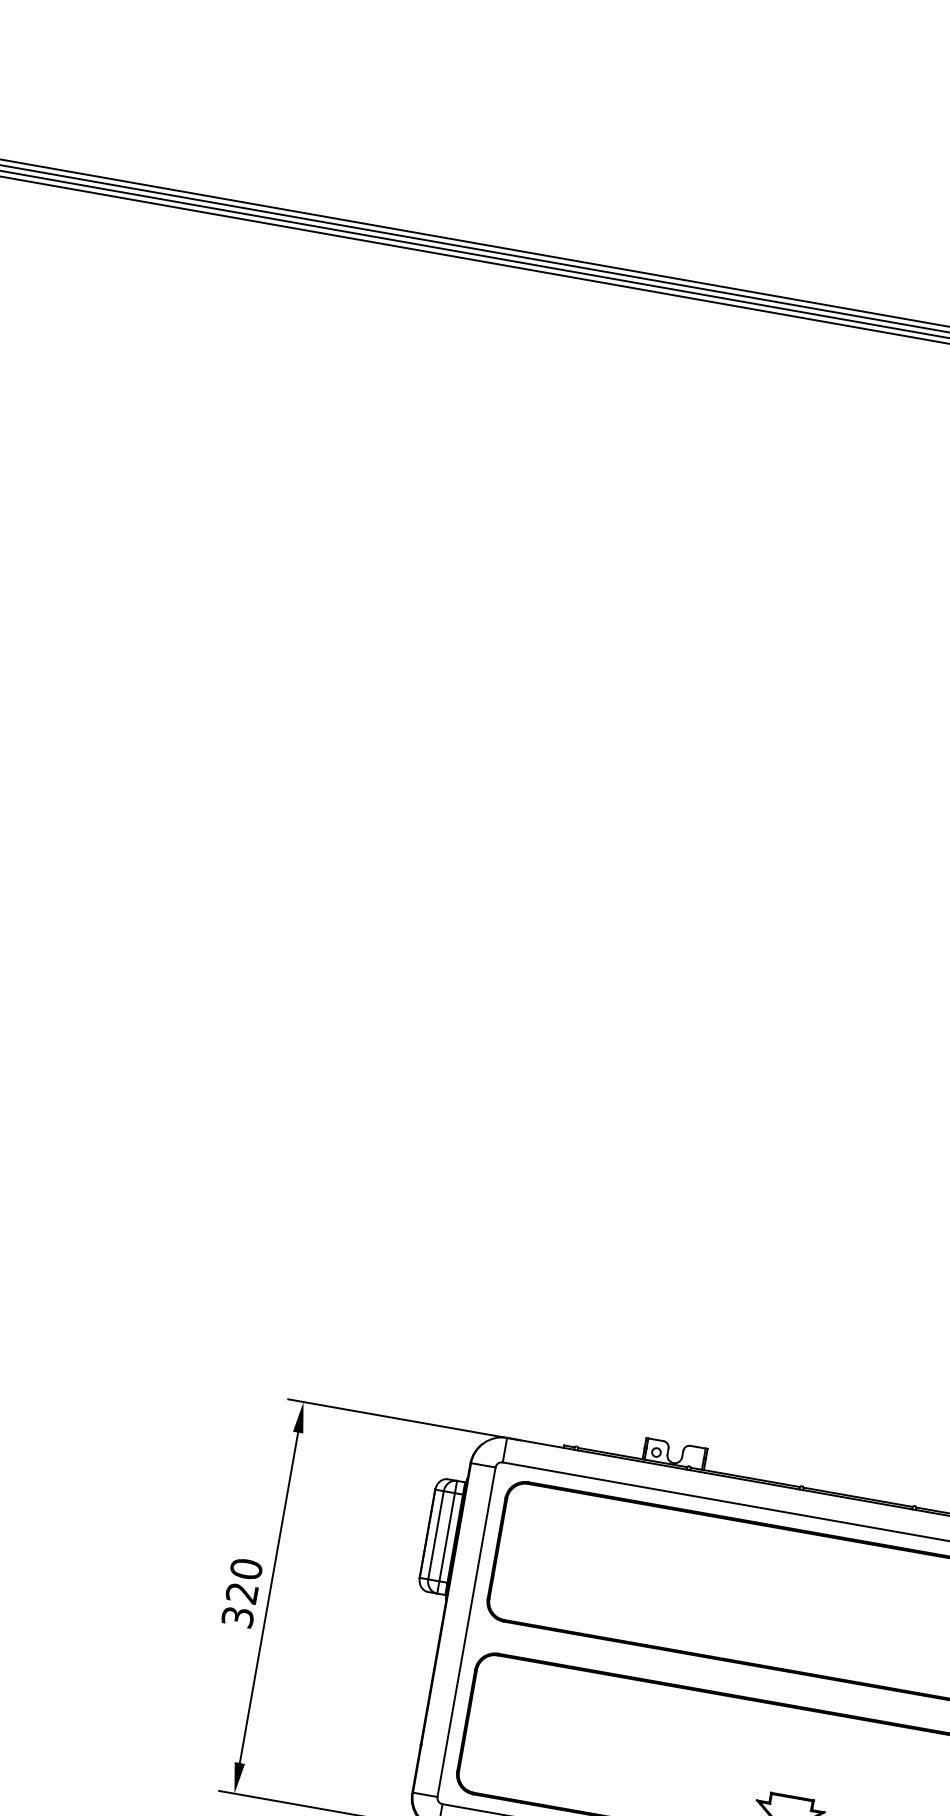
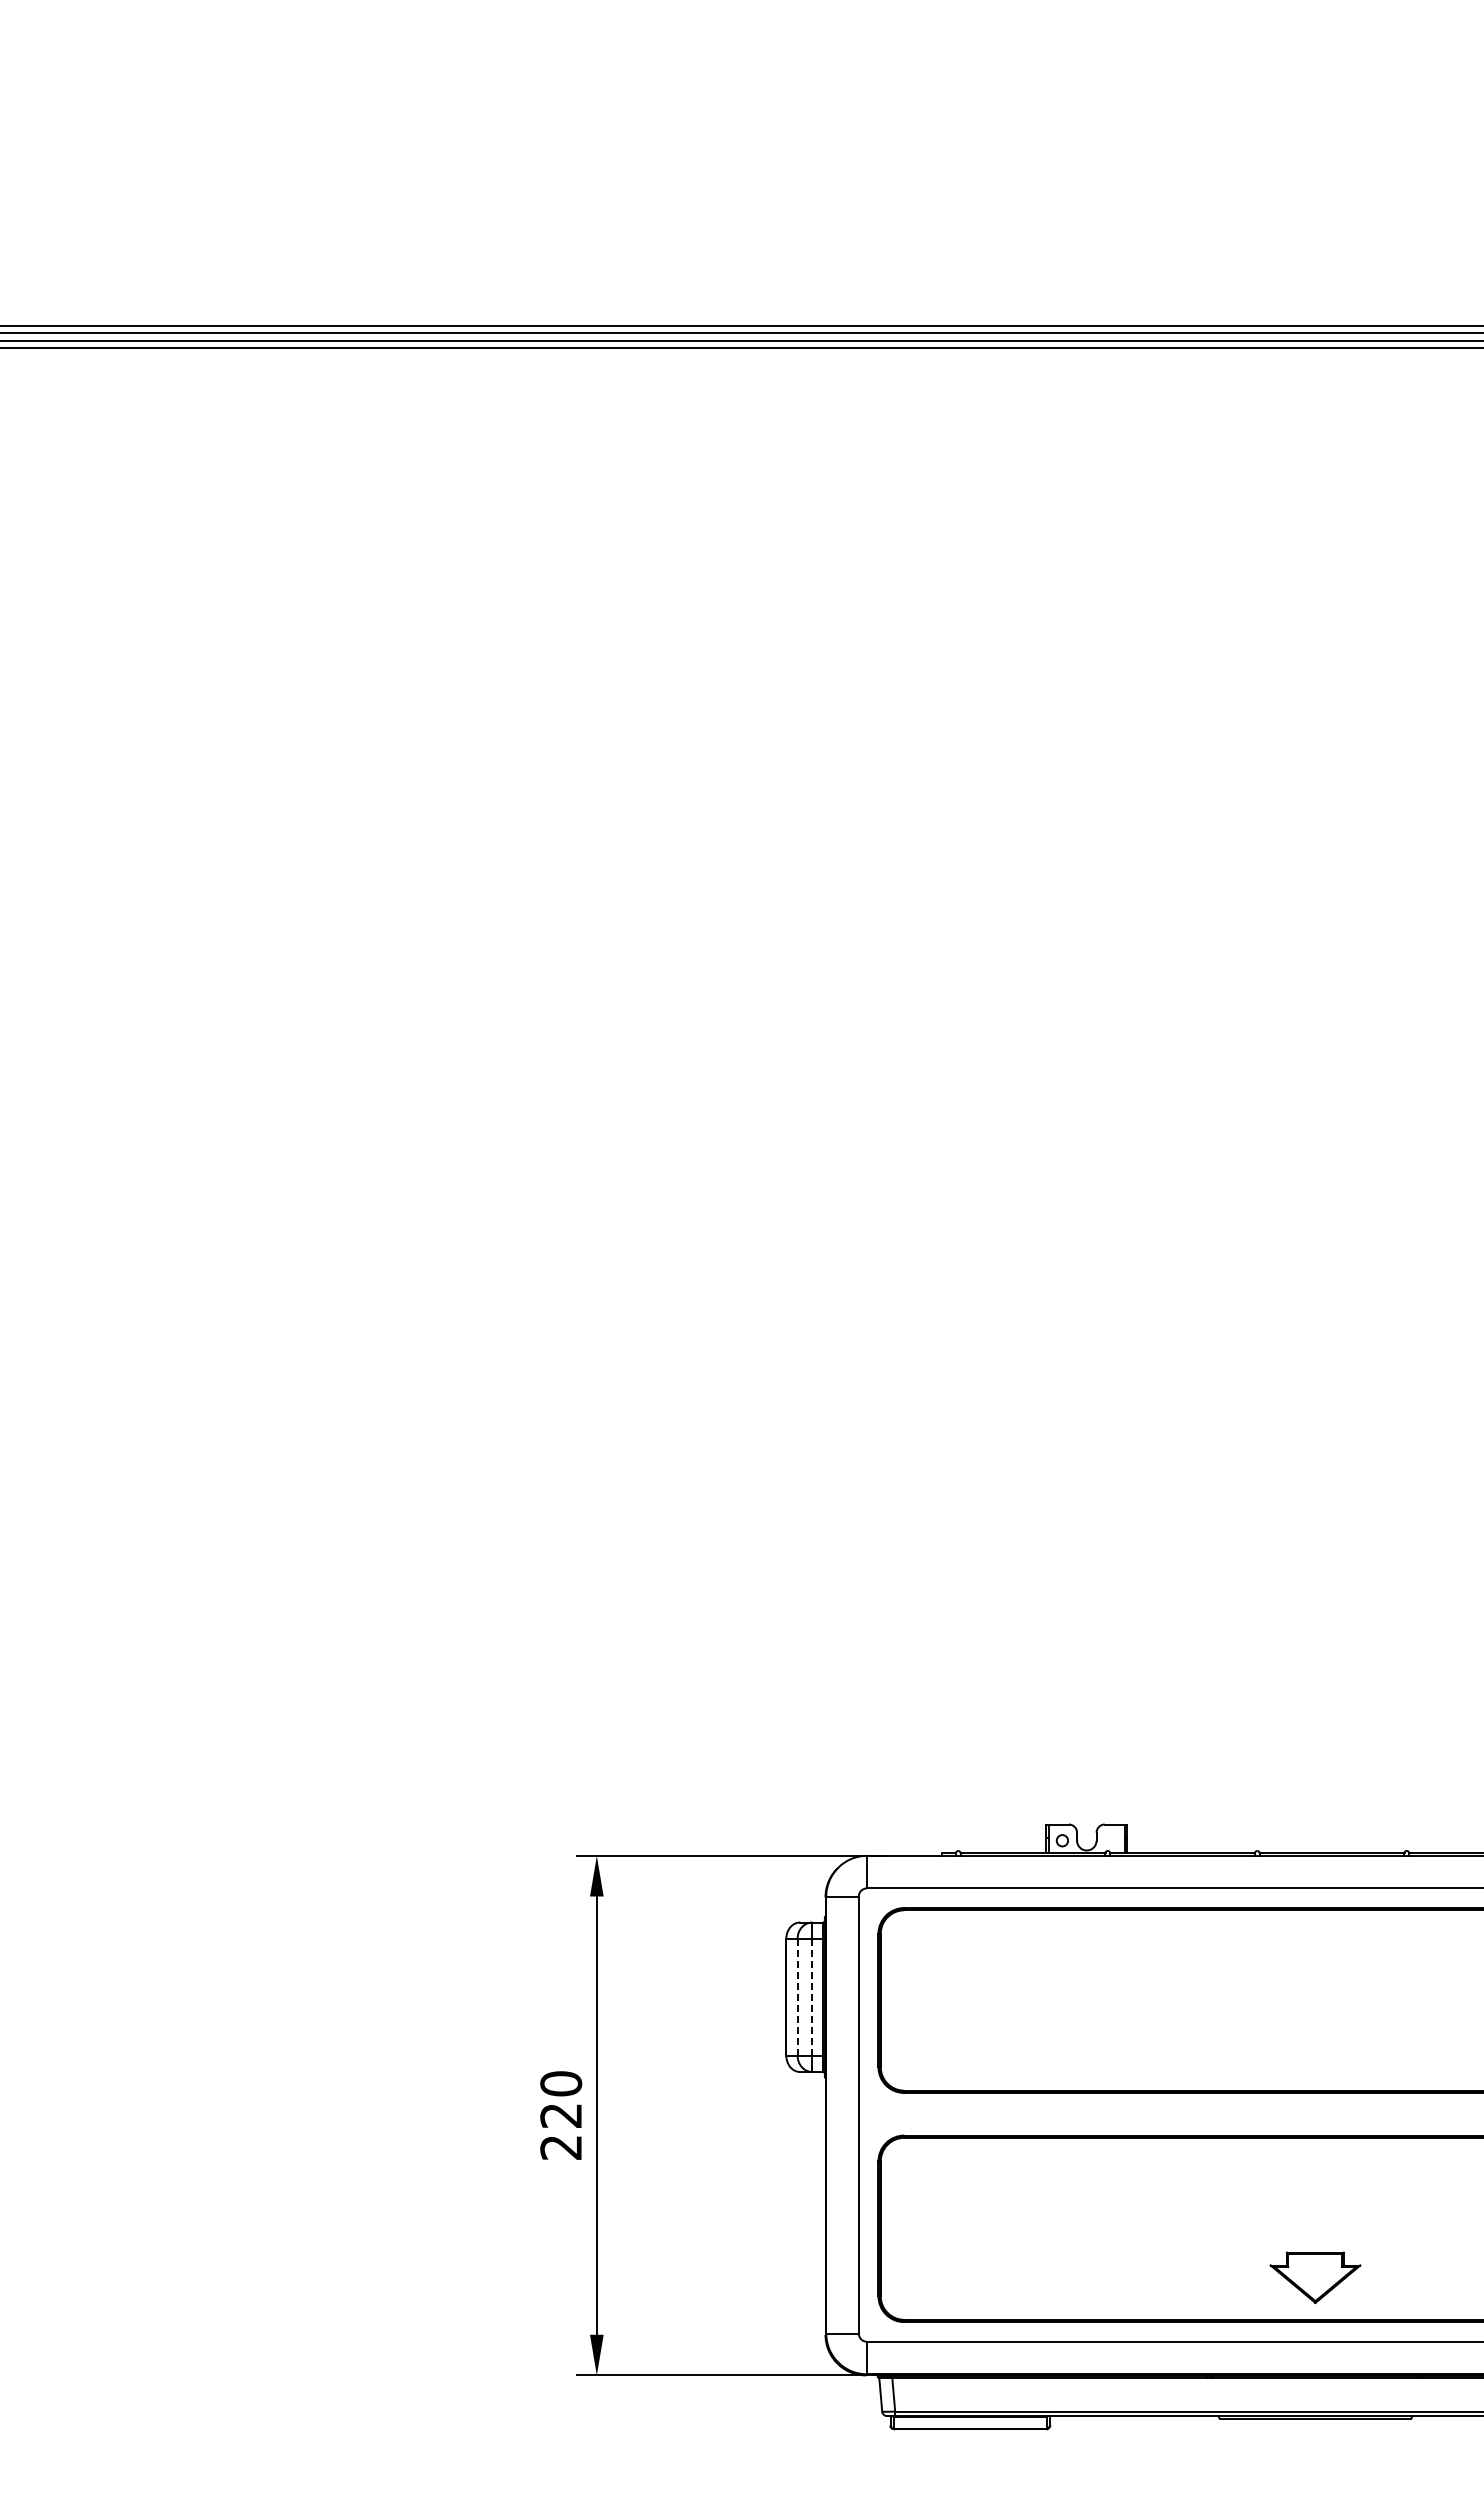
line: (435, 1535) -> (797, 1997), solid -> dashed
line: (447, 1537) -> (812, 1997), solid -> dashed
text: (238, 1617) -> (561, 2147), 320 -> 220

